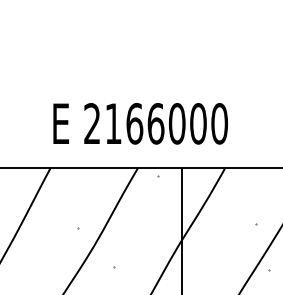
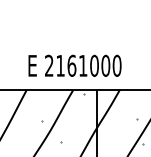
text: (154, 123) -> (82, 65), 2166000 -> 2161000

